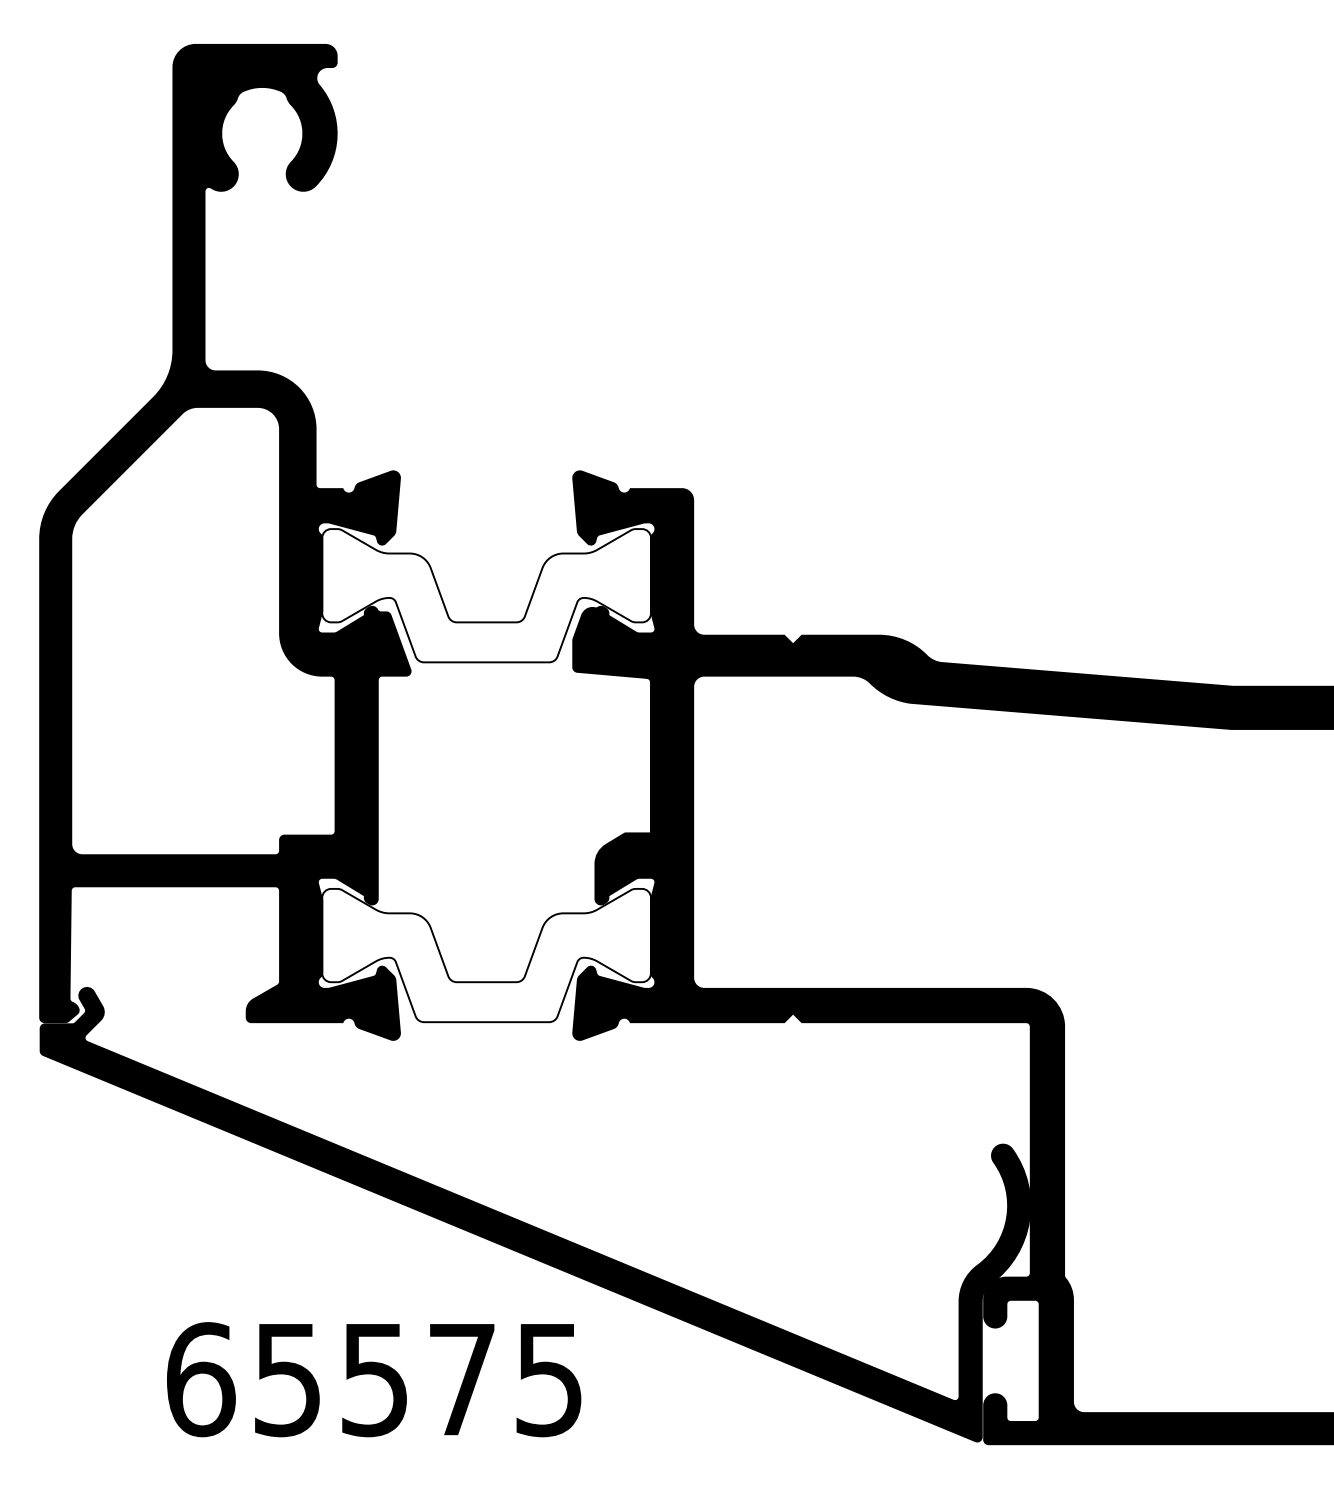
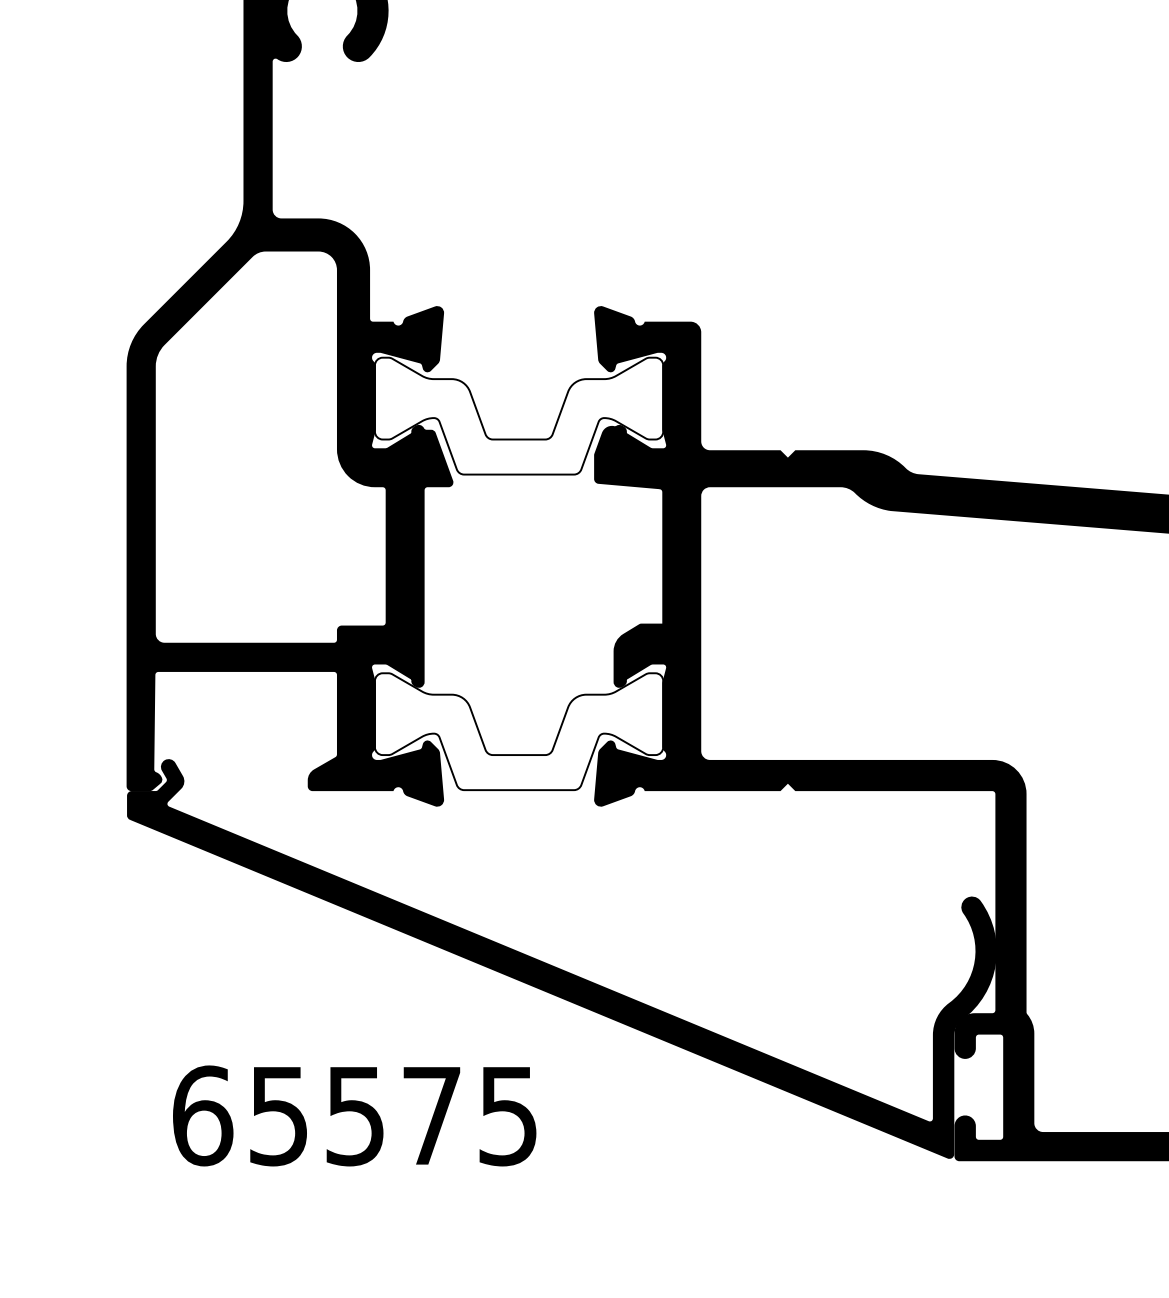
text: (374, 1379) -> (355, 1115), moved

